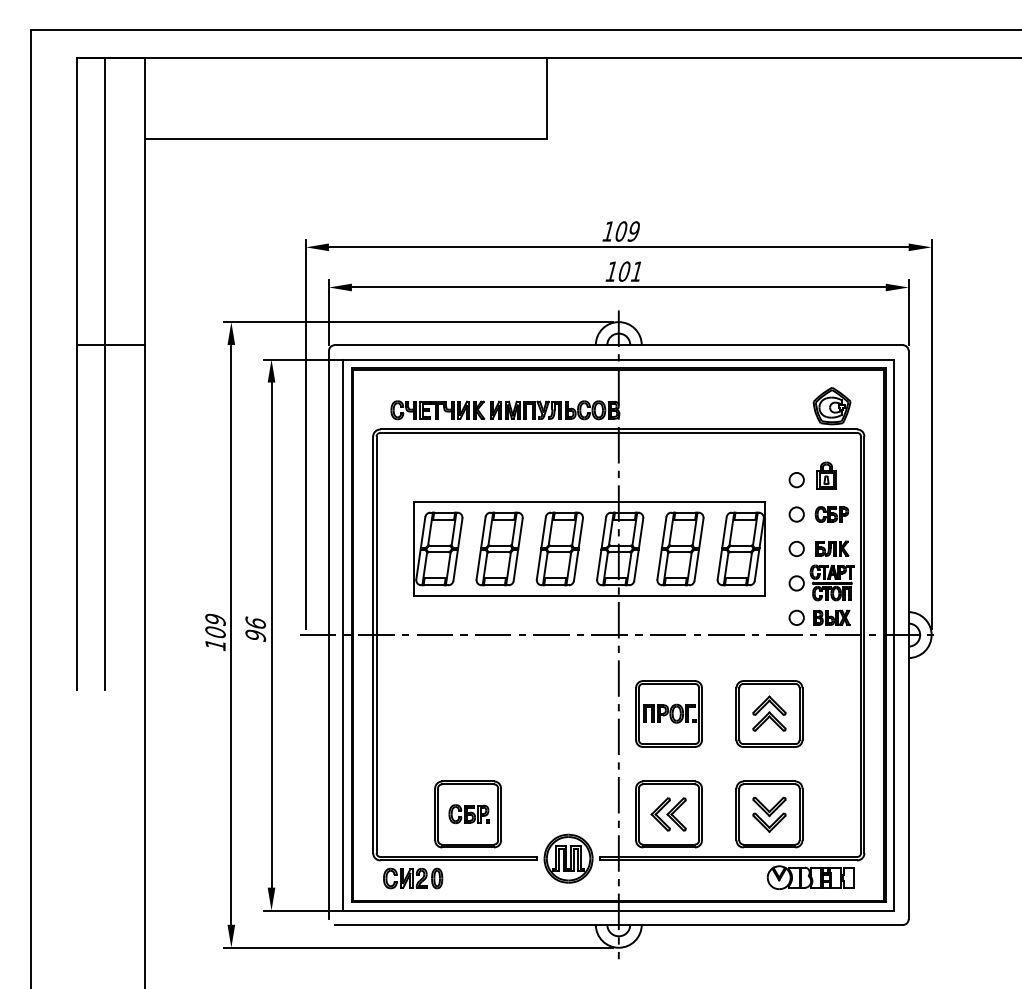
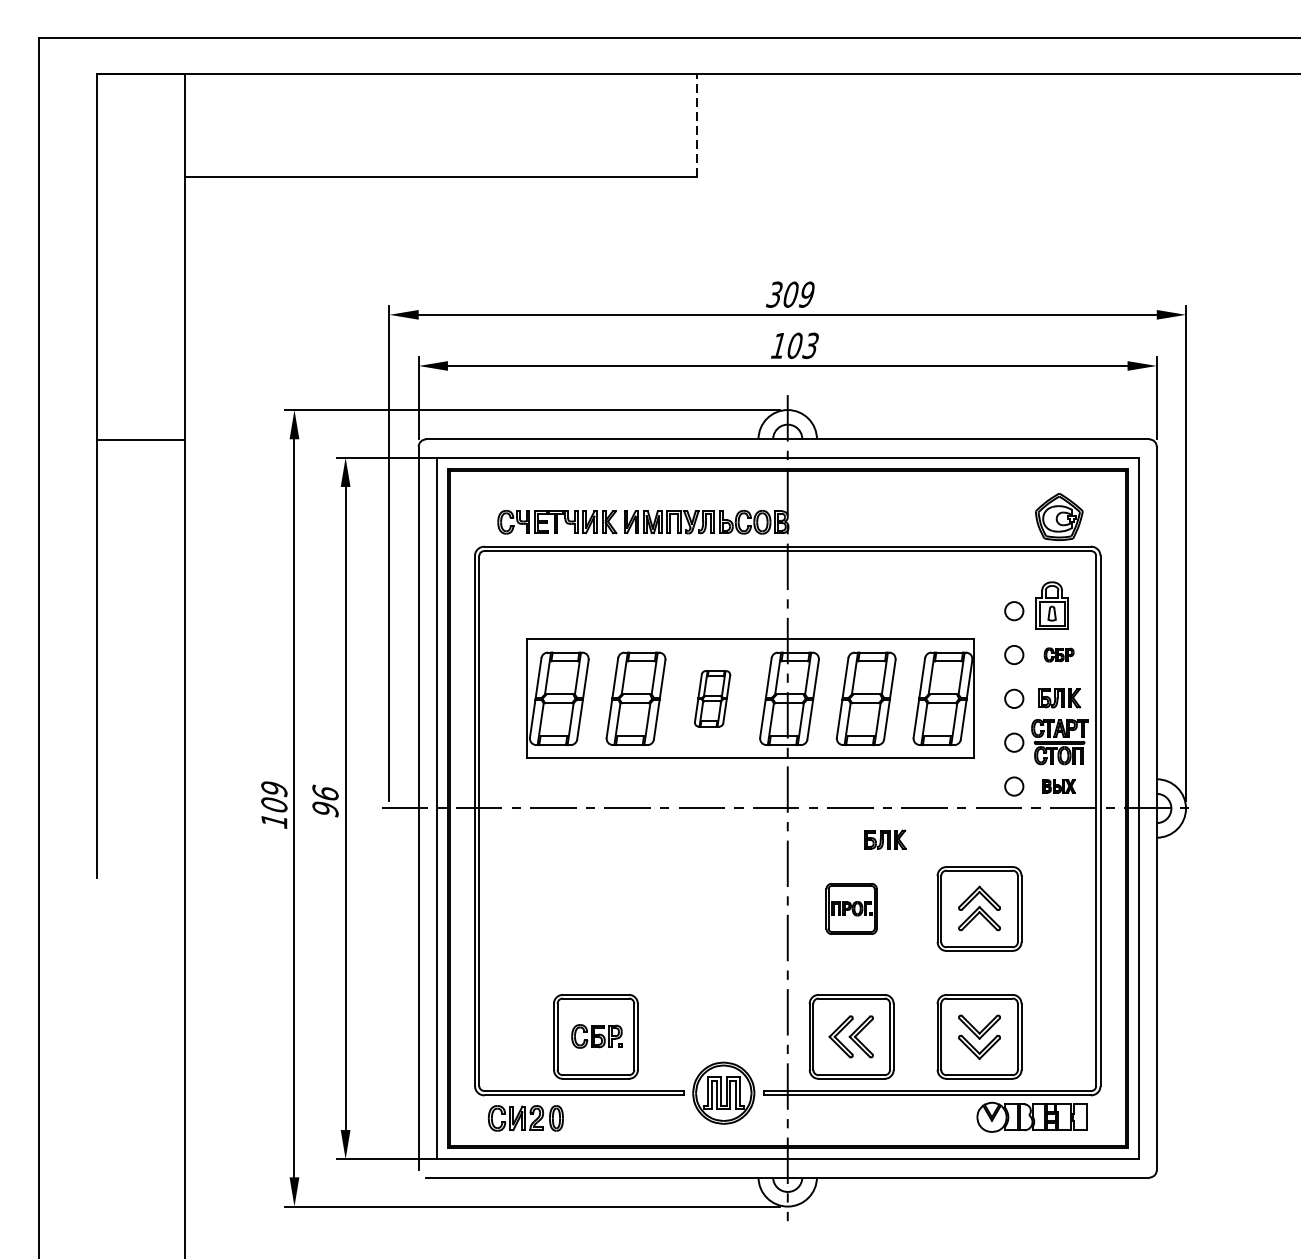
line: (547, 98) -> (696, 125), solid -> dashed
text: (607, 231) -> (773, 294), 109 -> 309
text: (636, 271) -> (810, 345), 101 -> 103
line: (105, 373) -> (134, 475), removed
part: (826, 475) -> (1052, 605), size x1.4
part: (831, 514) -> (1058, 654), size x0.7
part: (559, 548) -> (712, 698), size x0.6
part: (831, 617) -> (1058, 786), size x0.7
part: (695, 659) -> (885, 839), added
part: (668, 713) -> (851, 908), size x0.6

